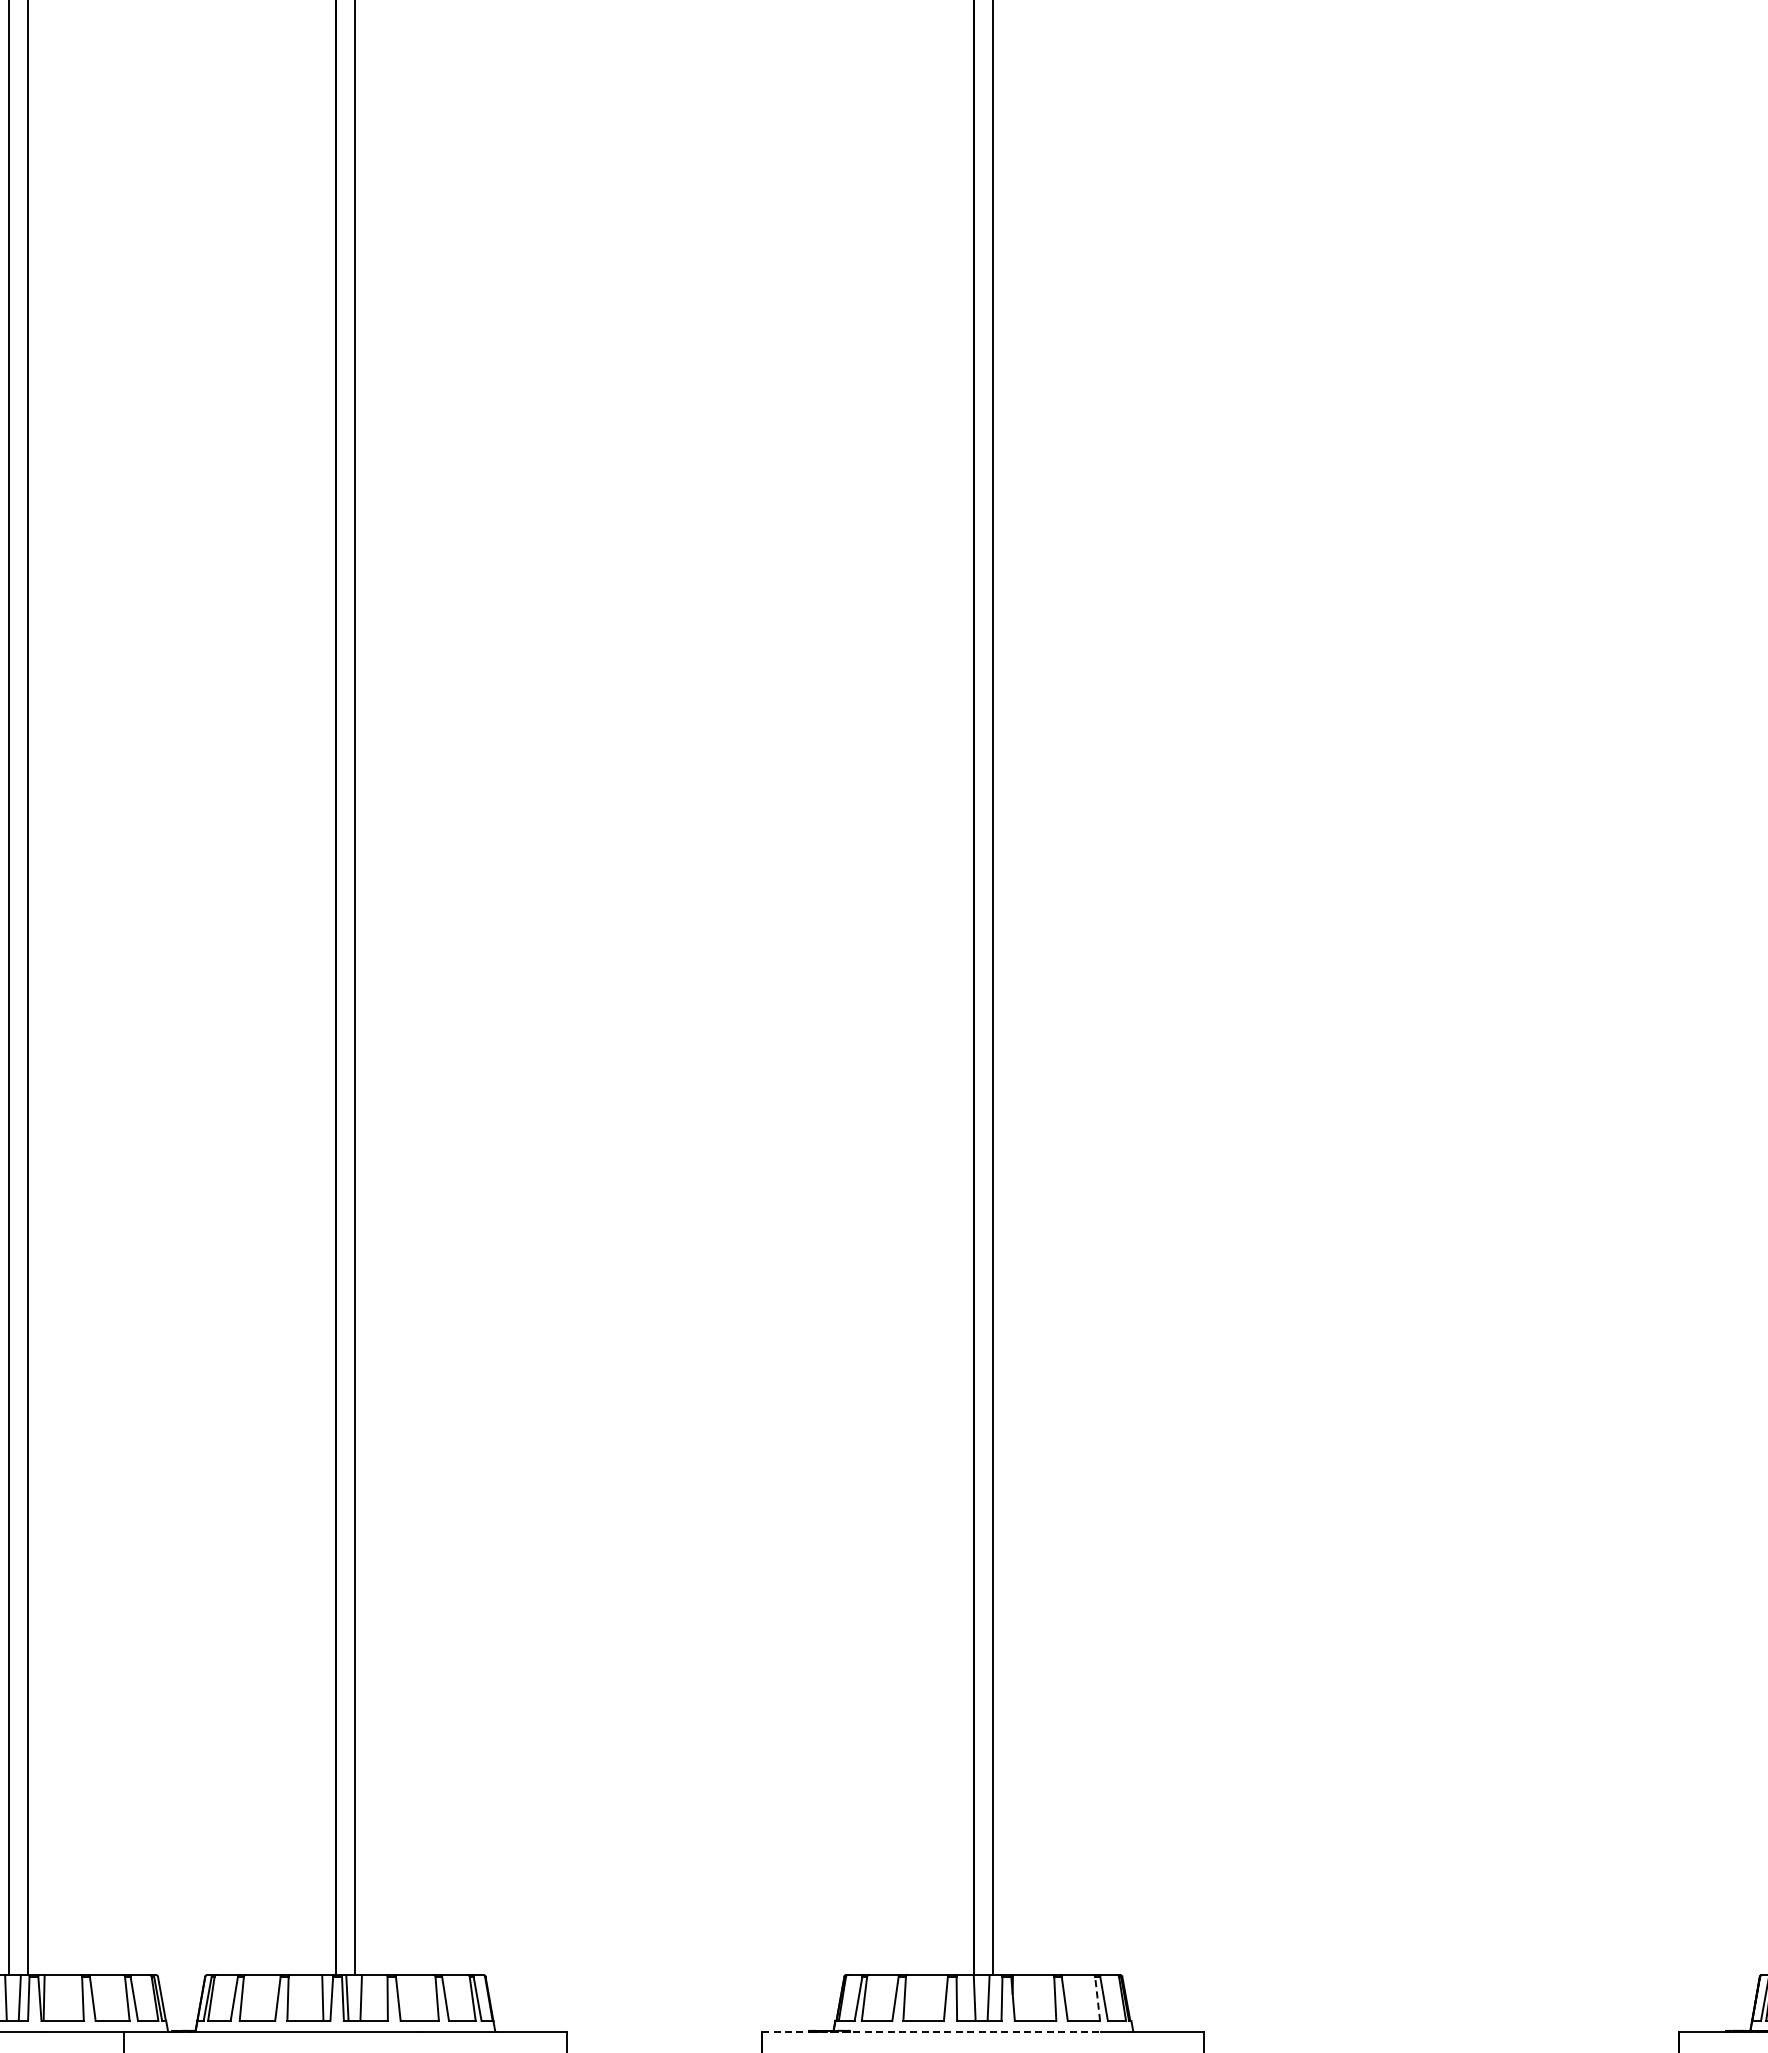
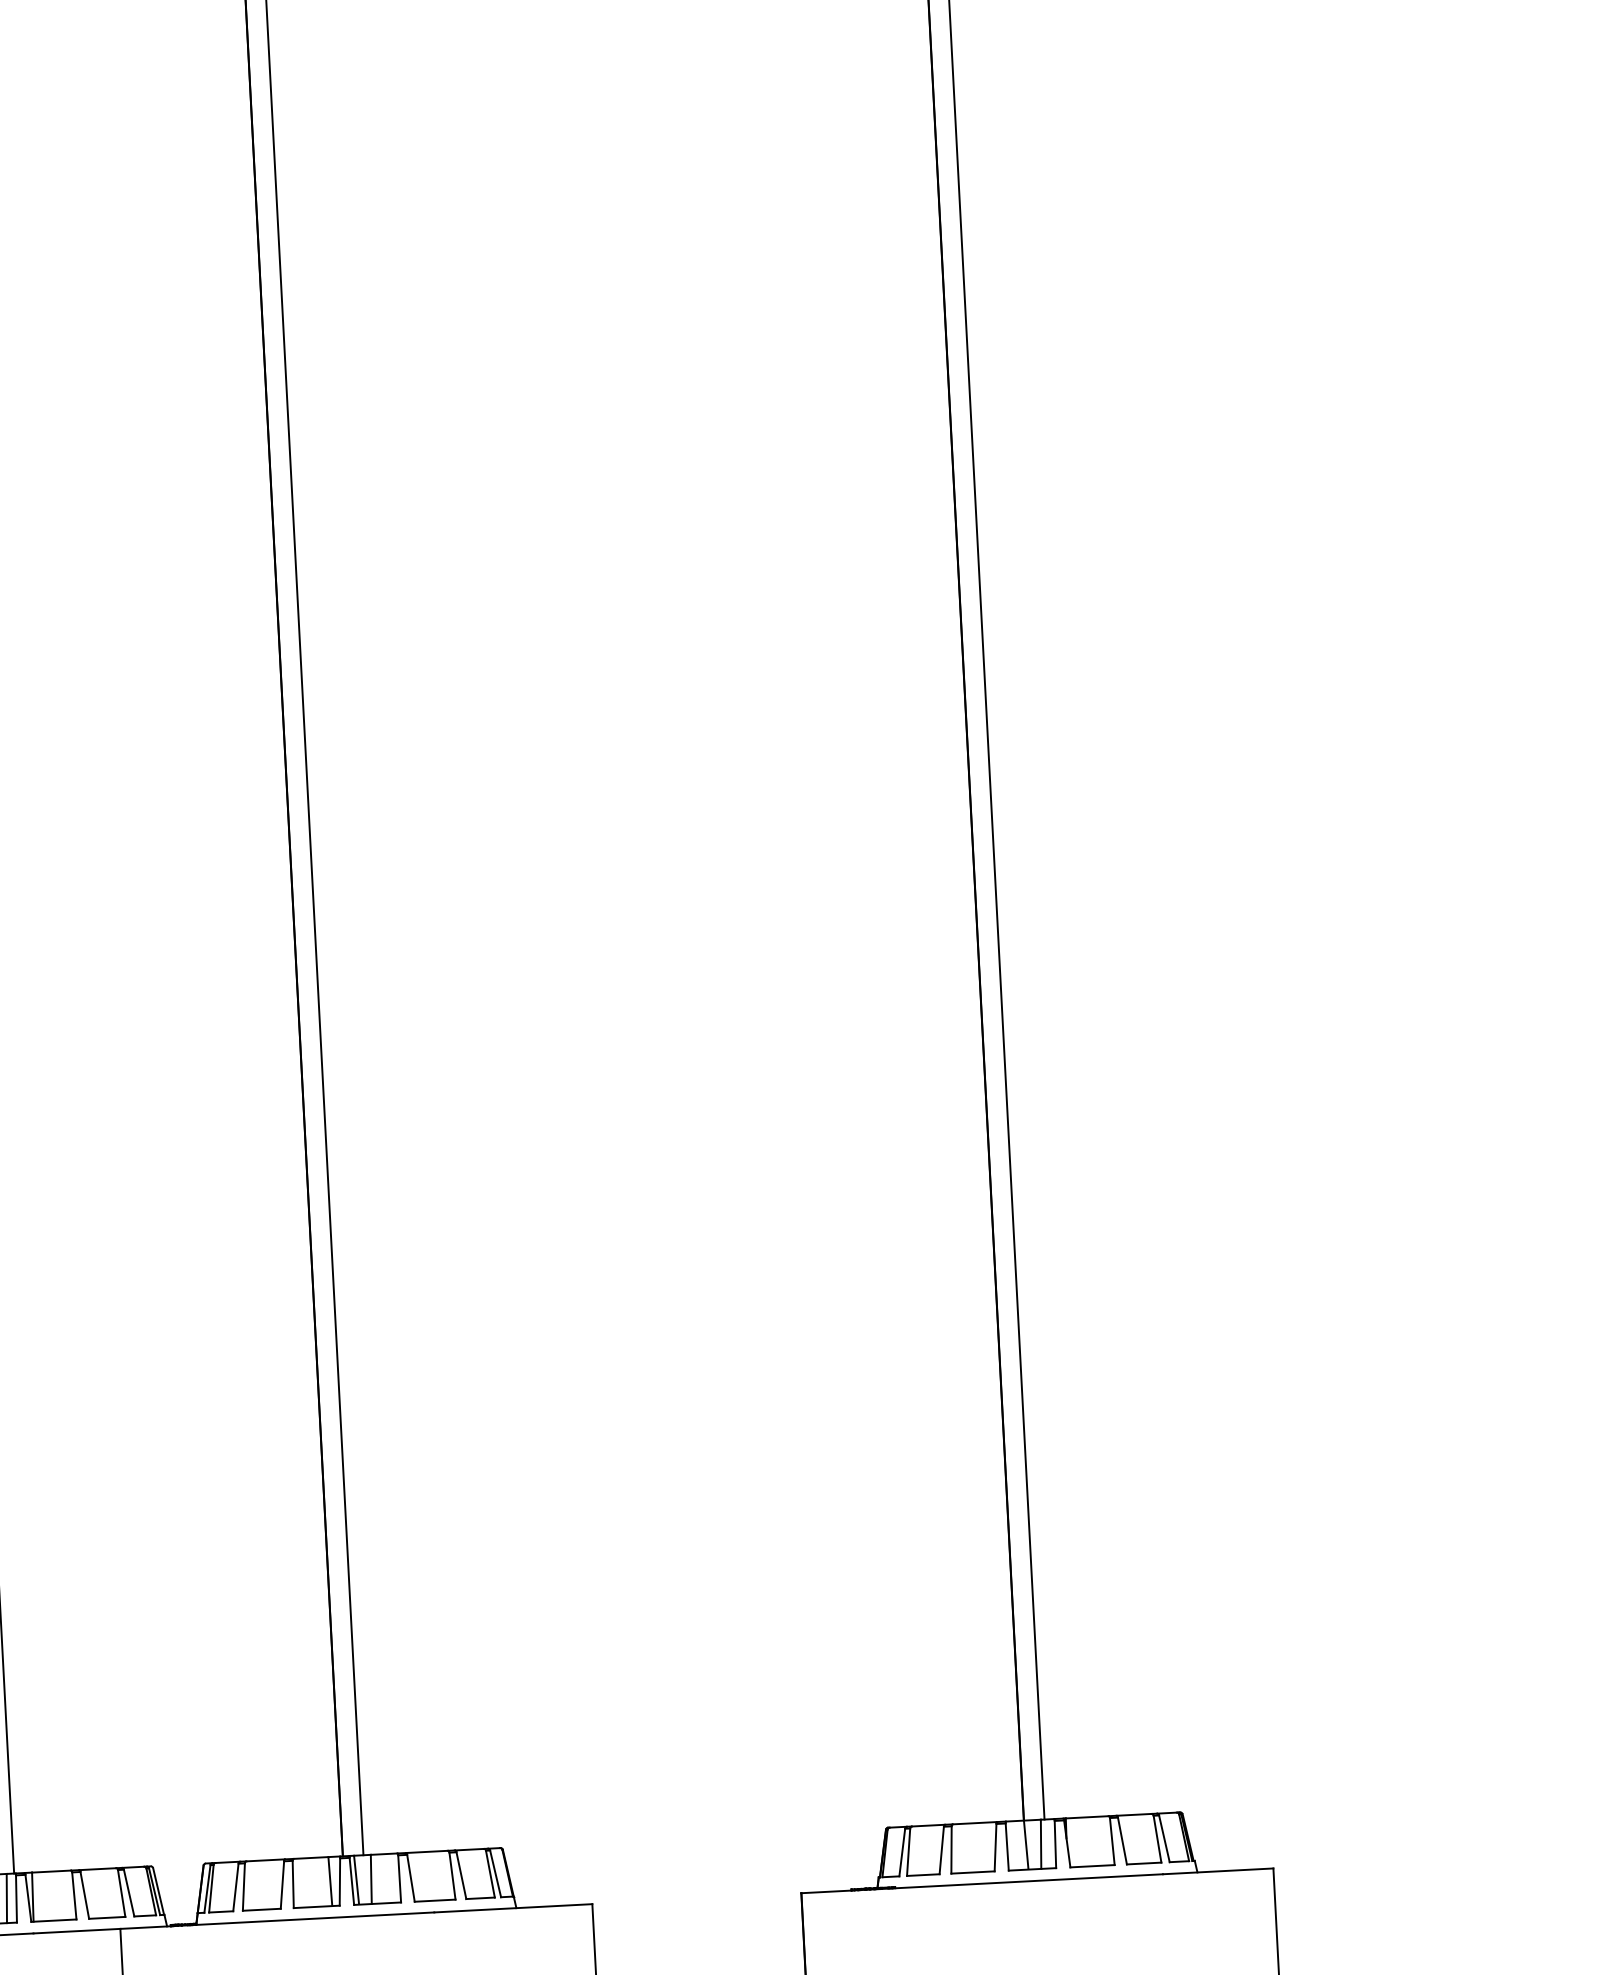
line: (1097, 1998) -> (1157, 1838), dashed -> solid
line: (932, 2031) -> (983, 1883), dashed -> solid

